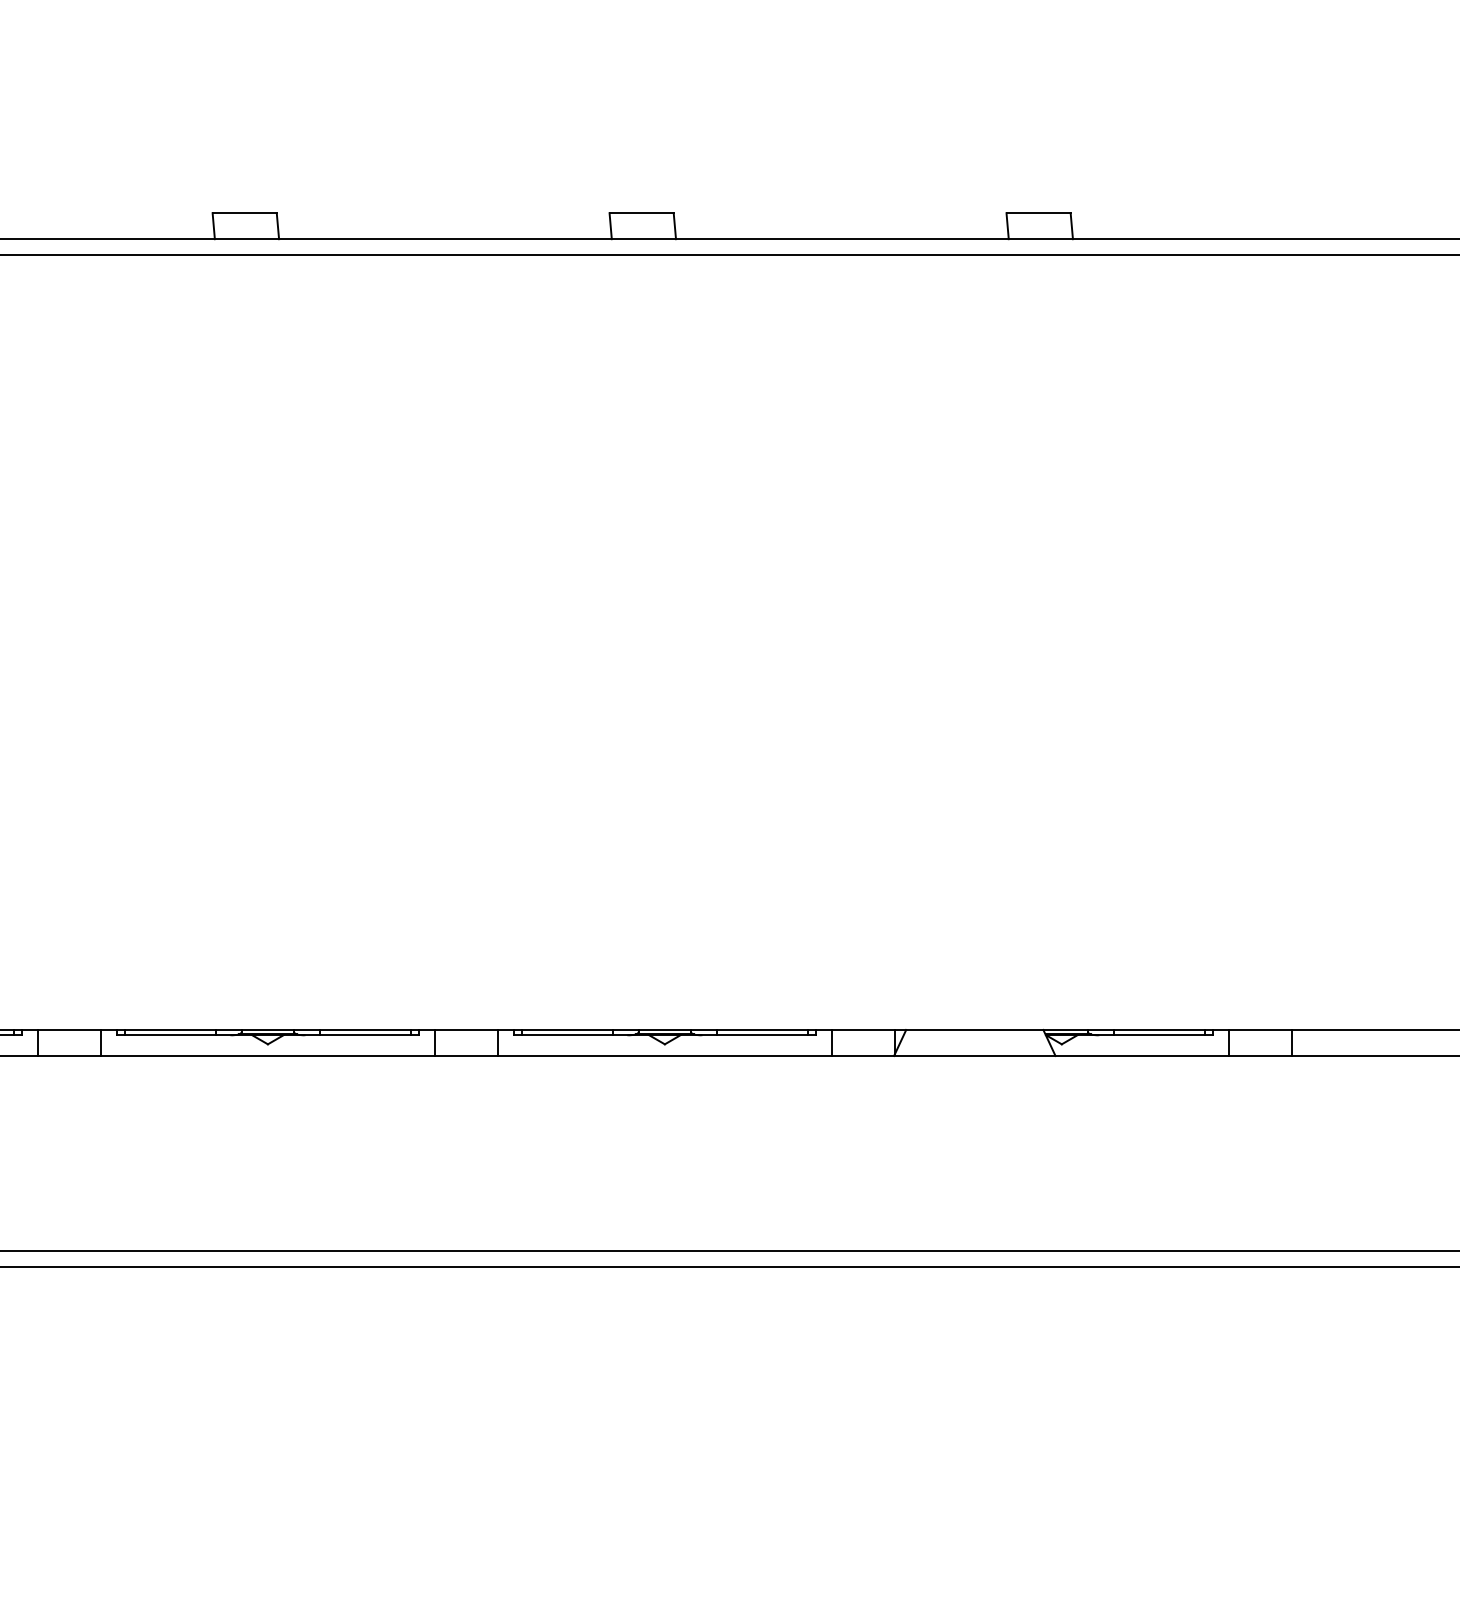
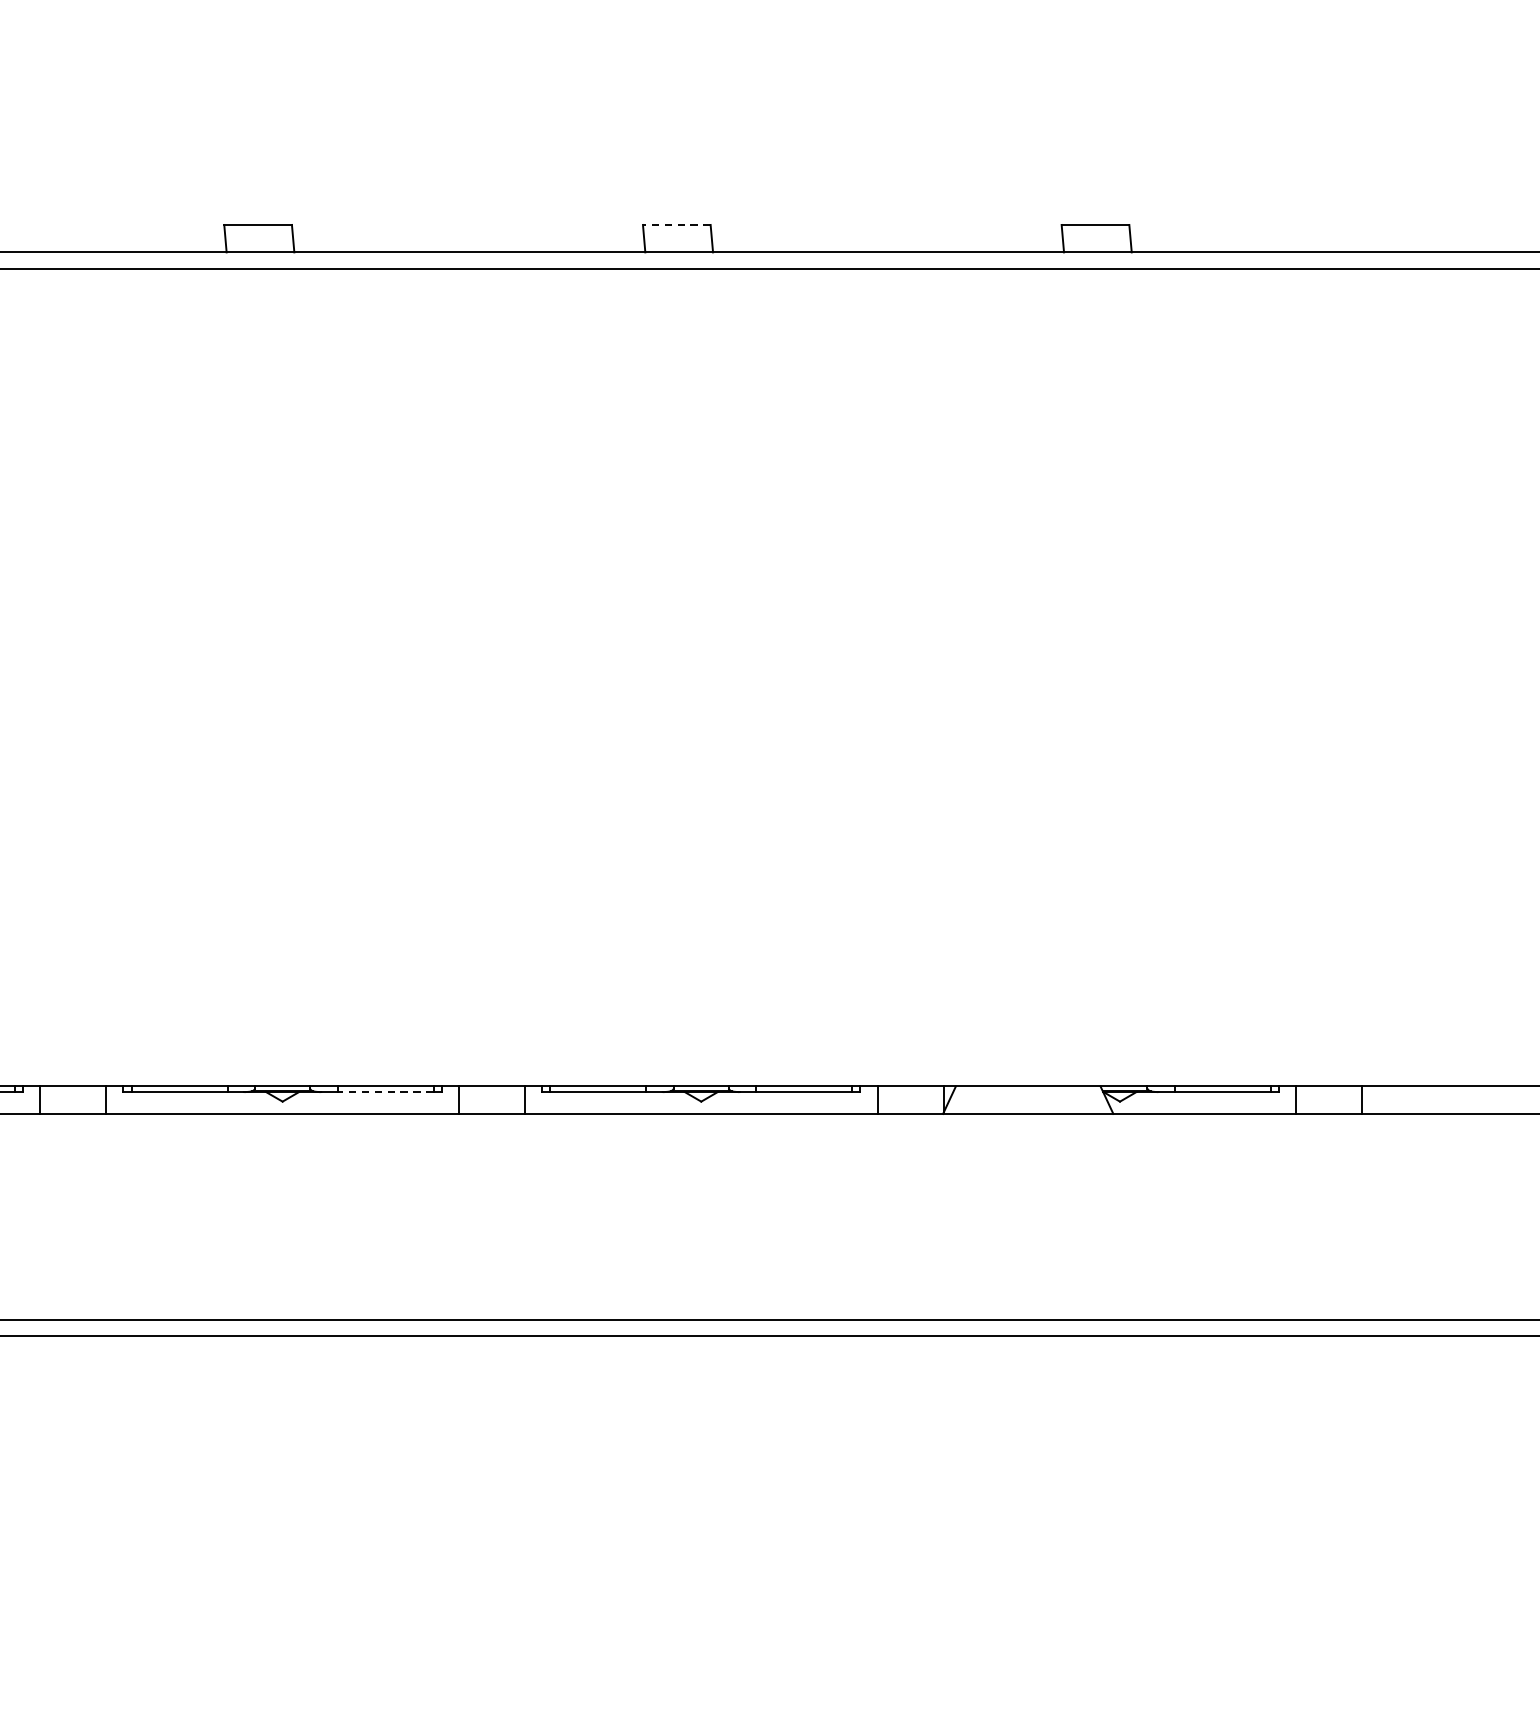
line: (641, 213) -> (676, 225), solid -> dashed
line: (365, 1035) -> (385, 1092), solid -> dashed

